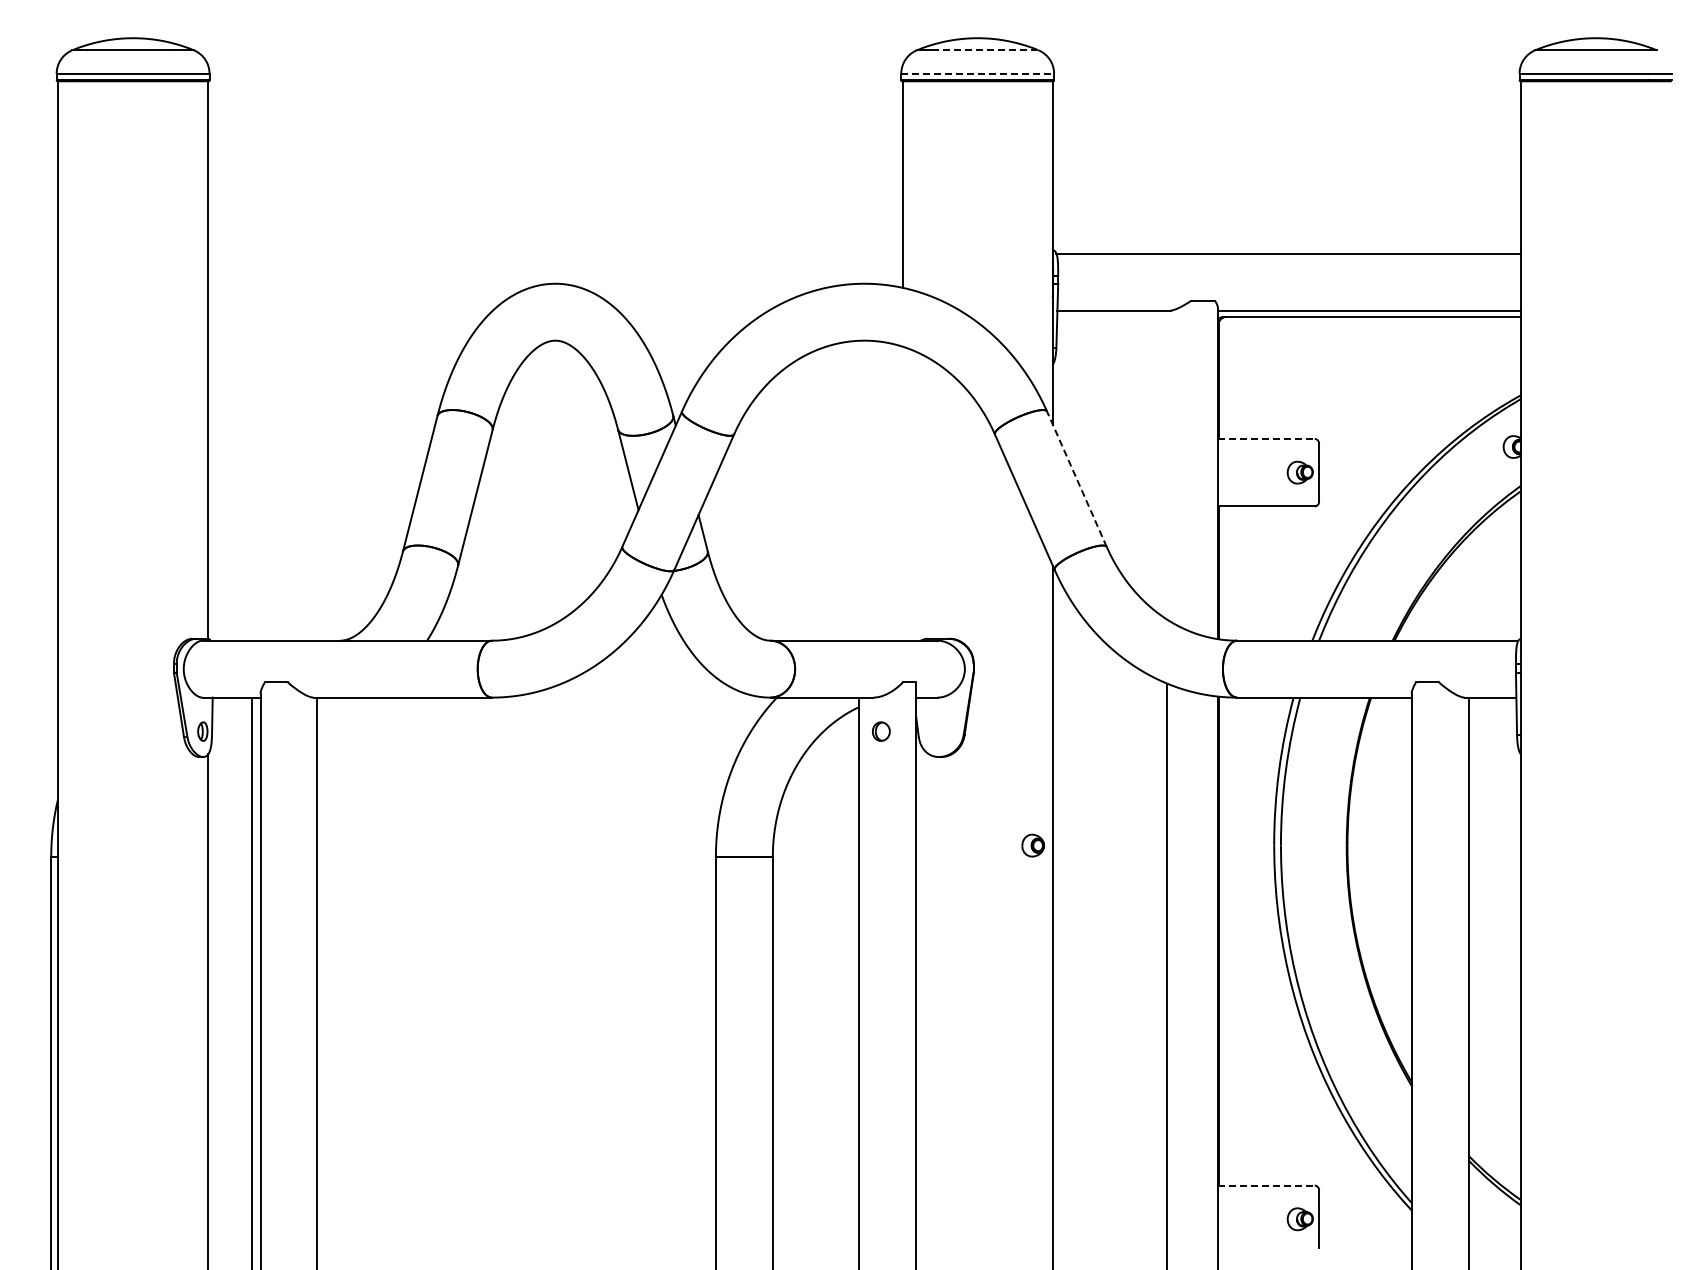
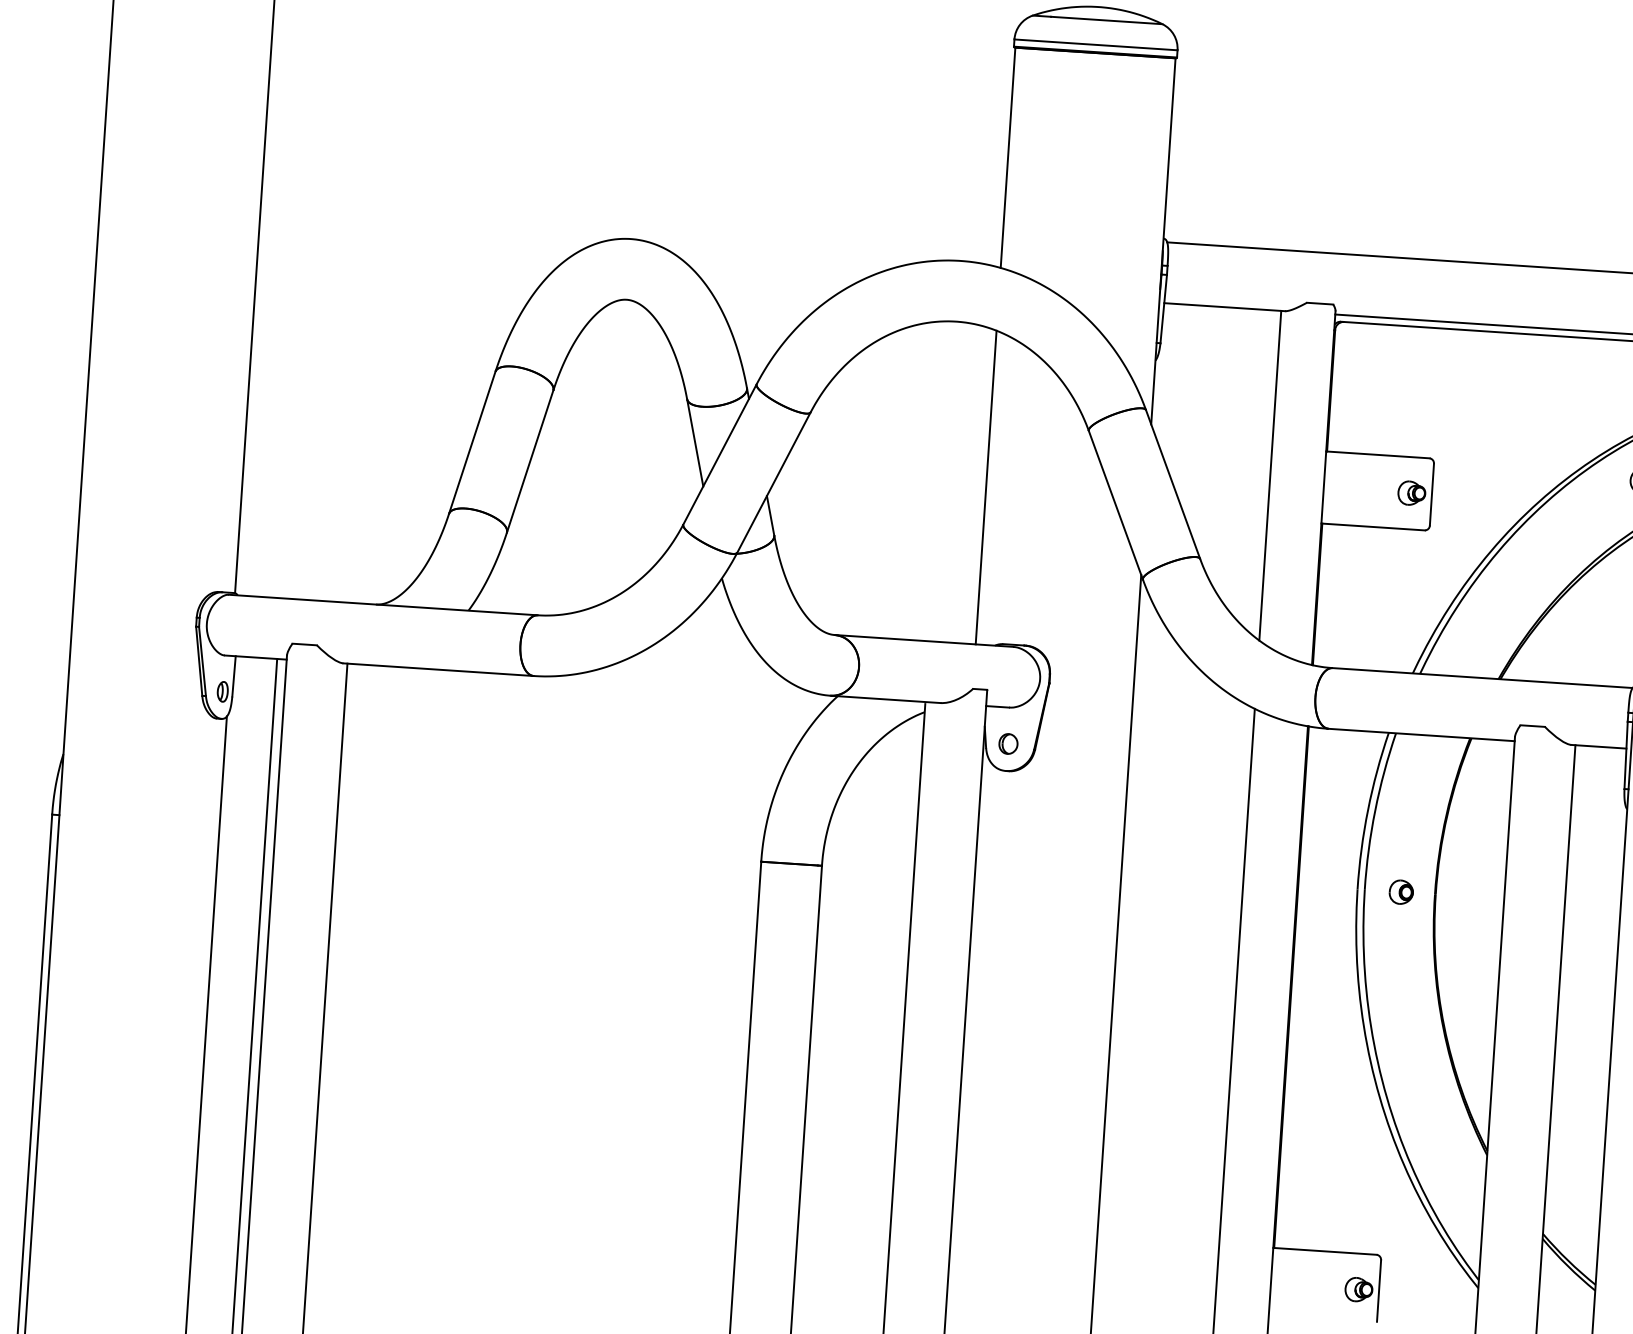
line: (985, 50) -> (1105, 20), dashed -> solid
line: (978, 73) -> (1096, 44), dashed -> solid
line: (1266, 438) -> (1378, 454), dashed -> solid
line: (1167, 464) -> (1270, 475), added
line: (1076, 478) -> (1172, 483), dashed -> solid
line: (902, 493) -> (986, 487), added
part: (881, 731) -> (1008, 743), moved
part: (1032, 845) -> (1400, 892), moved
line: (1266, 1185) -> (1325, 1251), dashed -> solid

